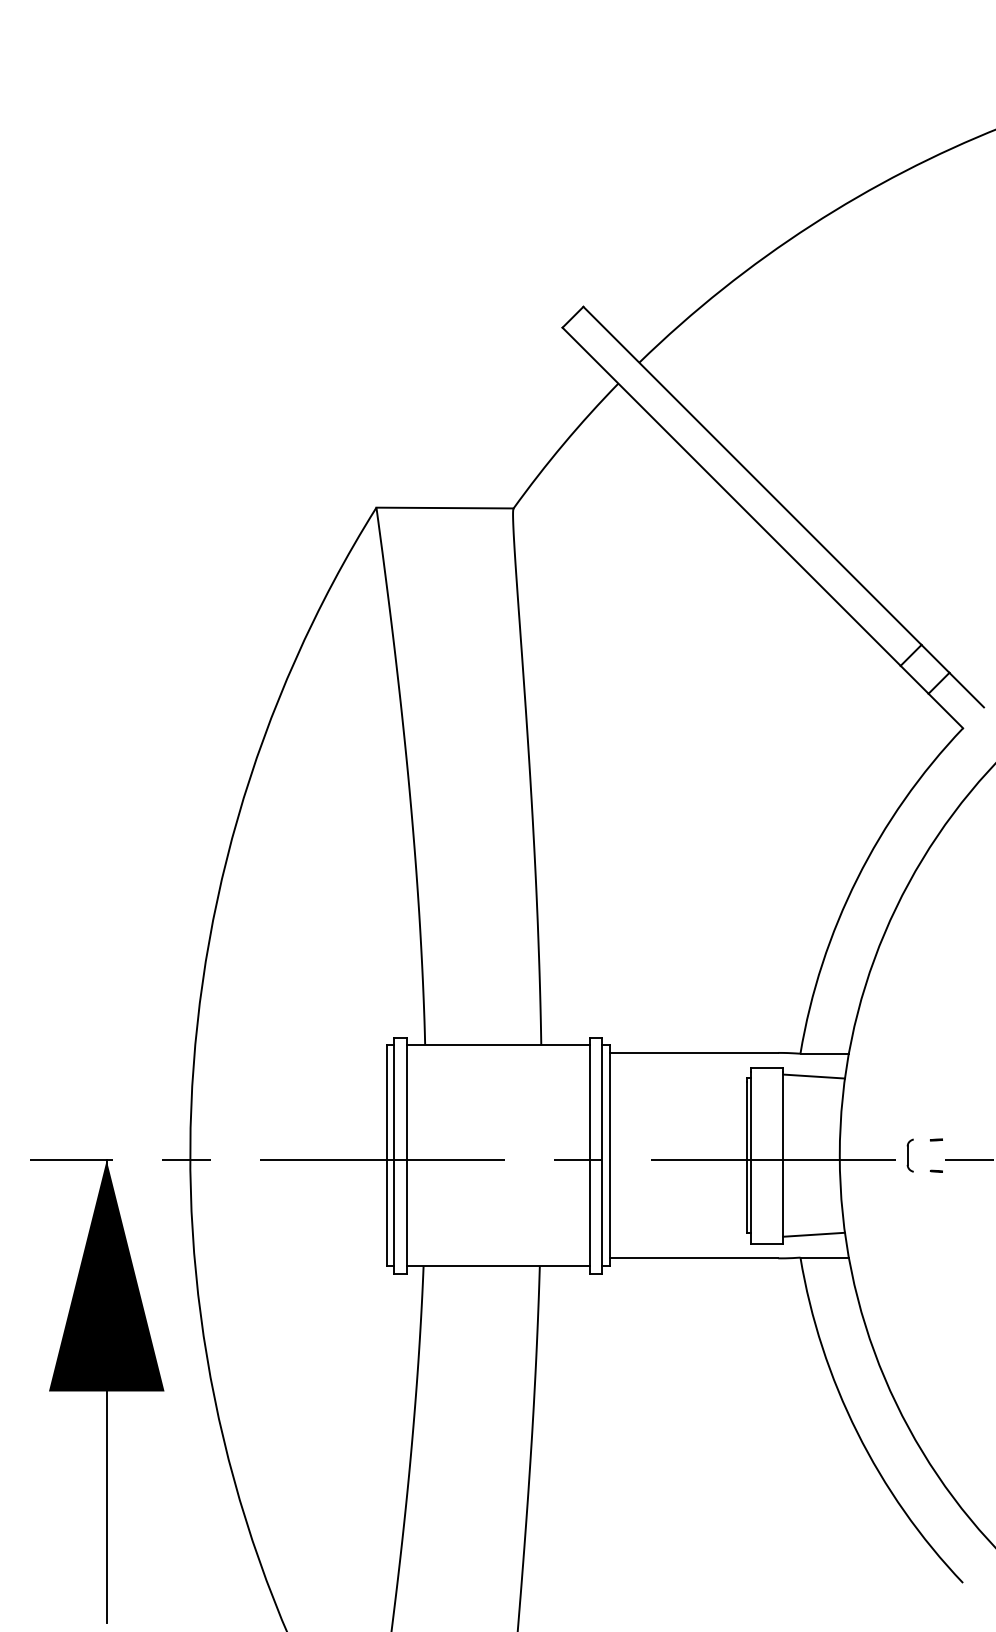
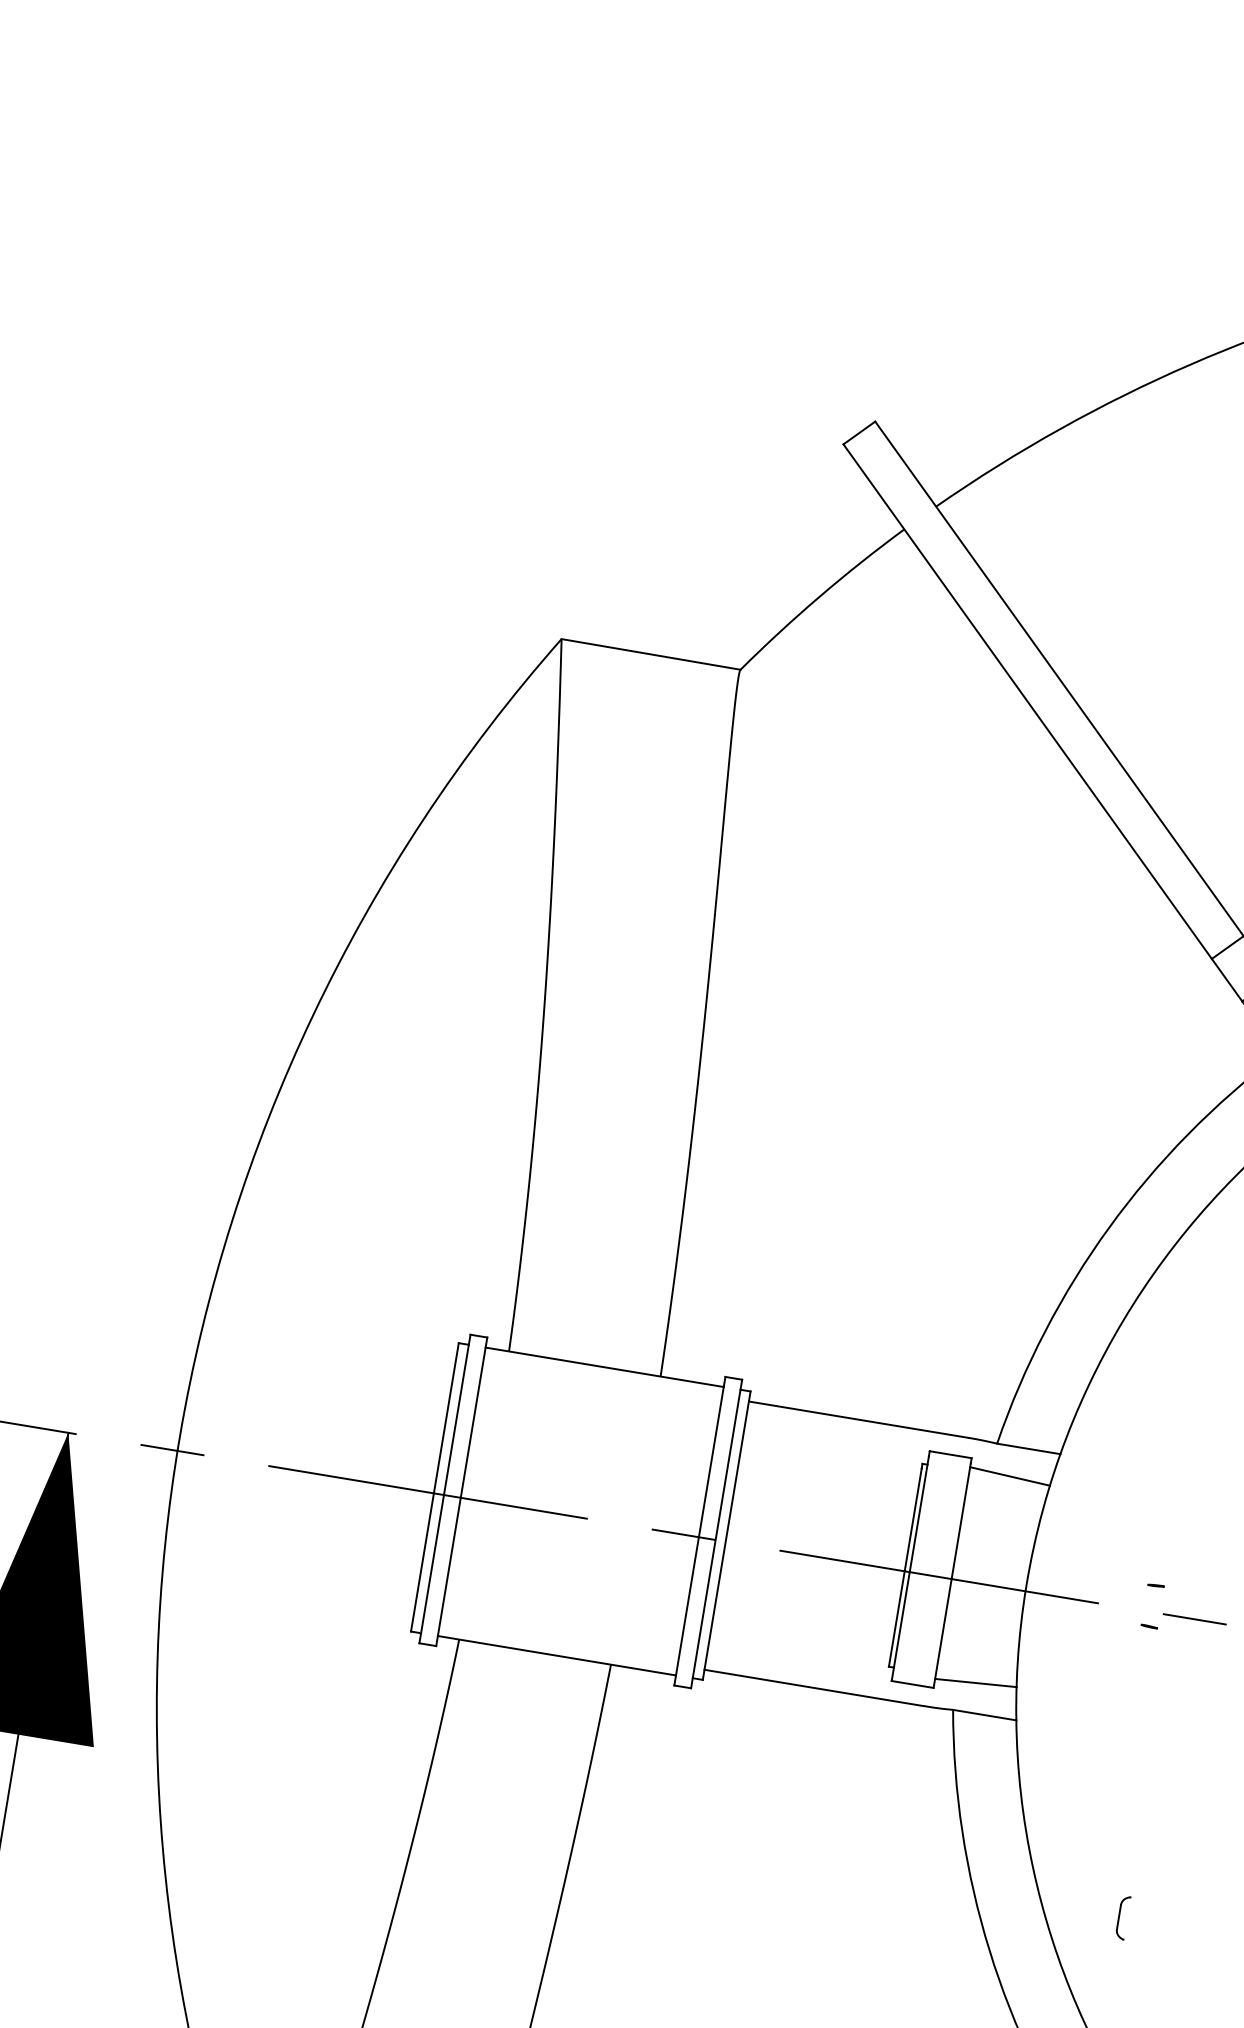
part: (909, 1155) -> (1121, 1917), moved

